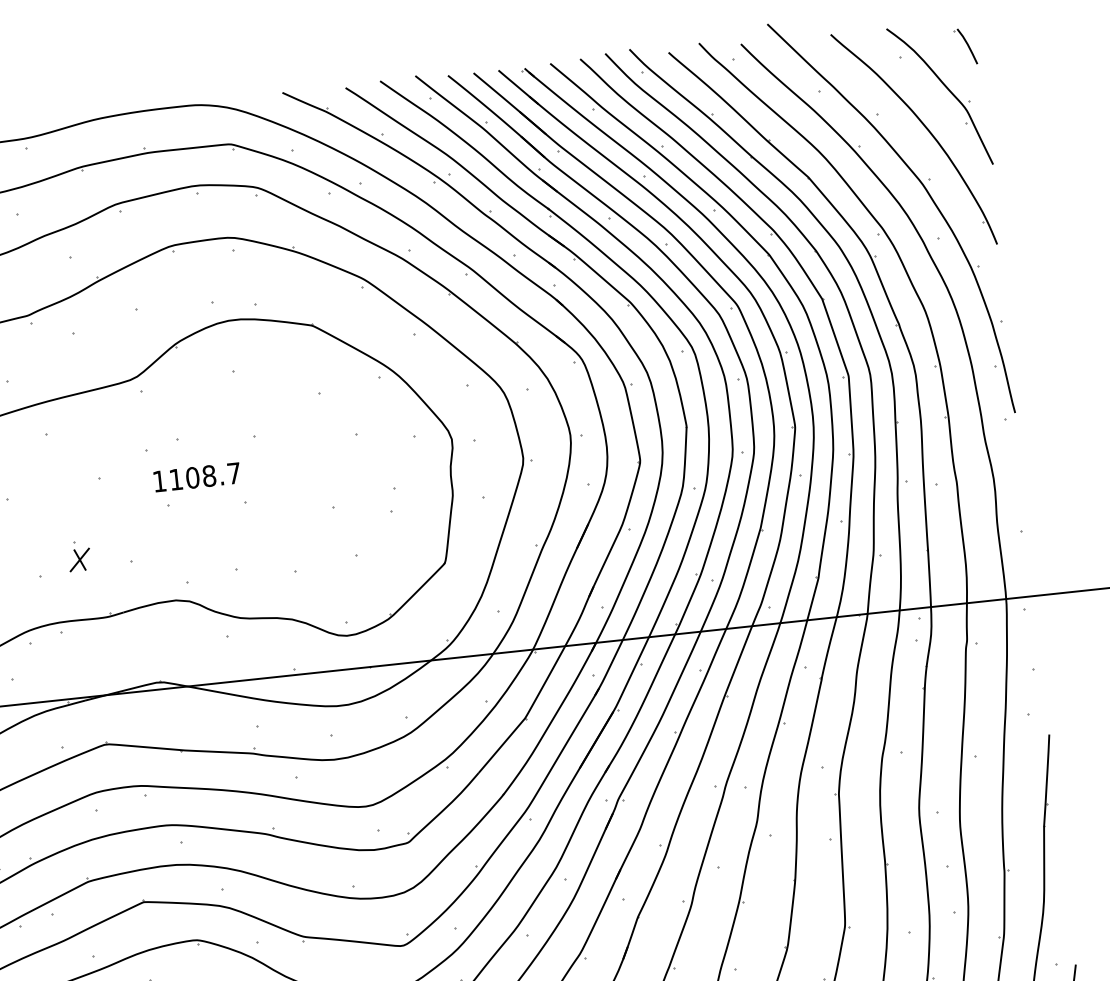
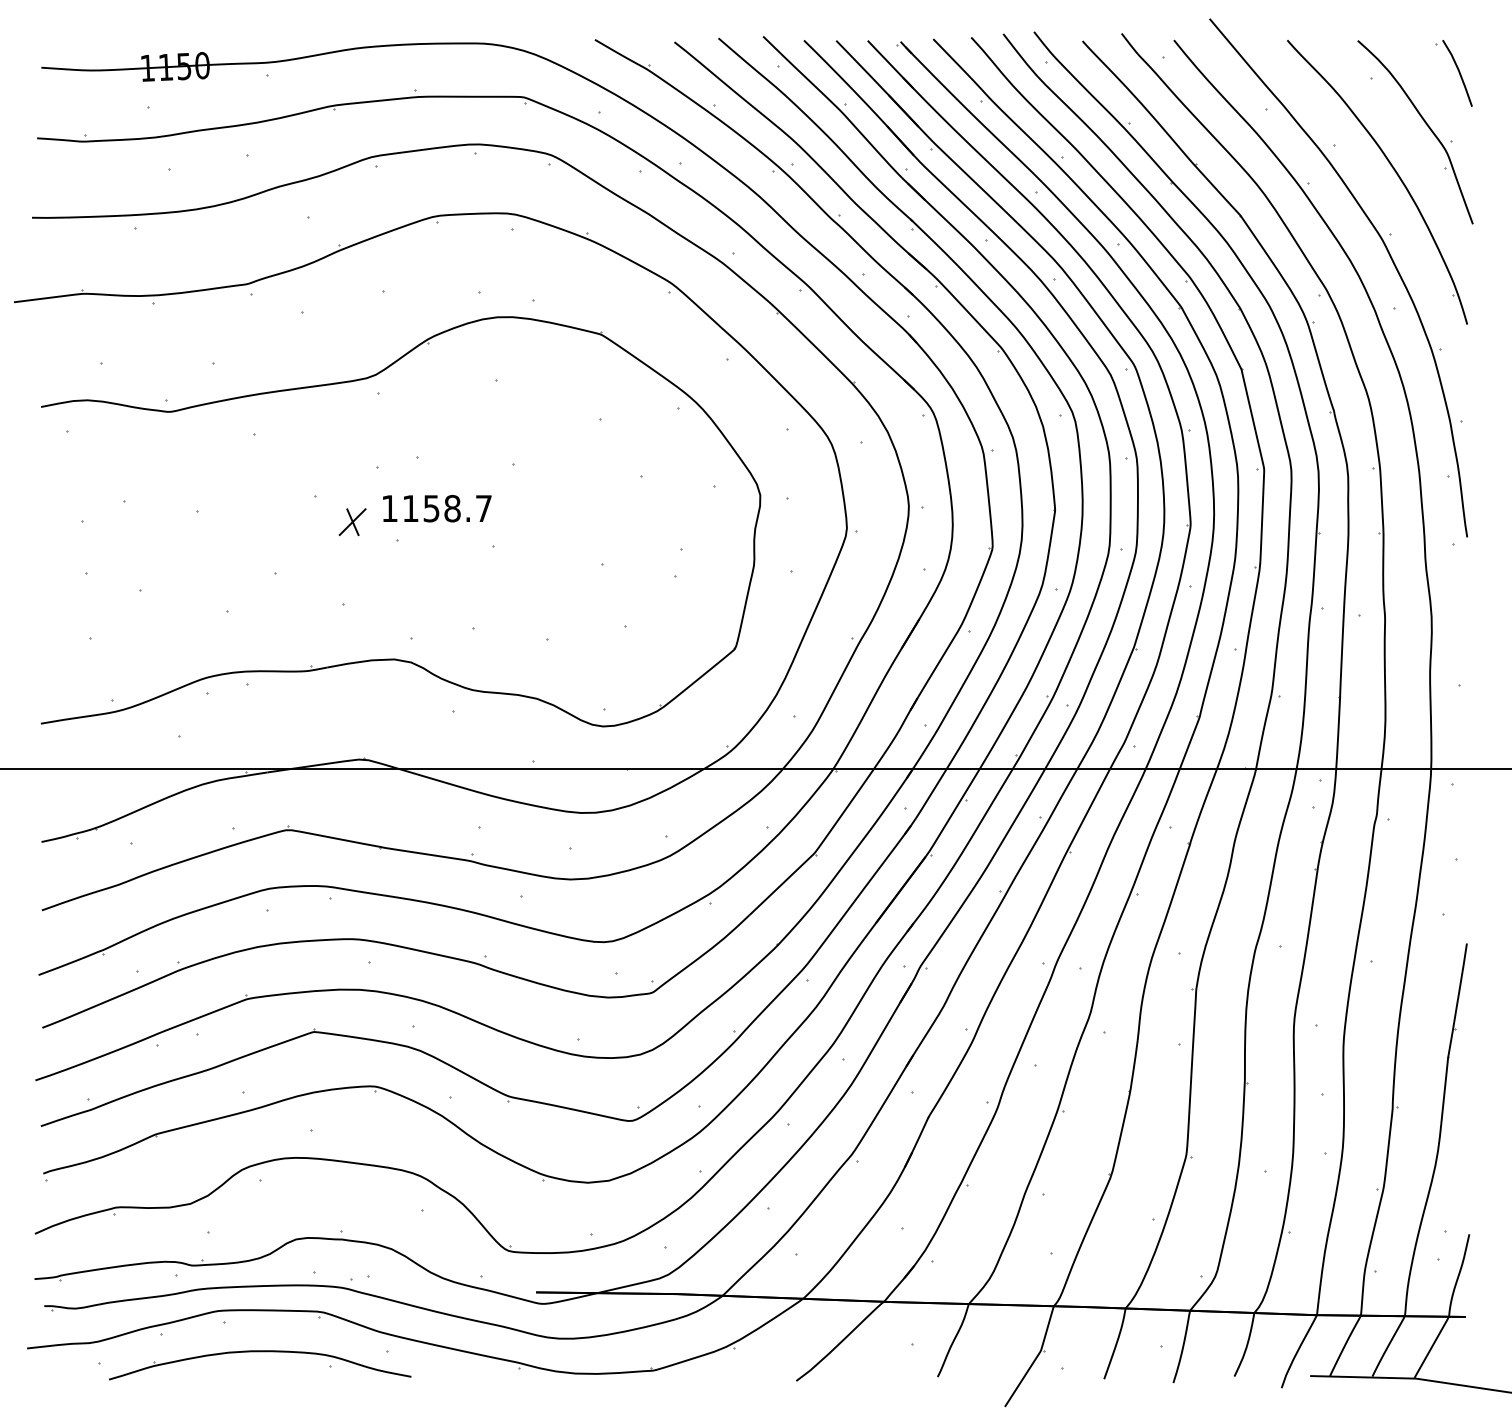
part: (965, 46) -> (1453, 73), size x1.43
text: (192, 477) -> (431, 508), 1108.7 -> 1158.7
part: (79, 560) -> (352, 522), moved

